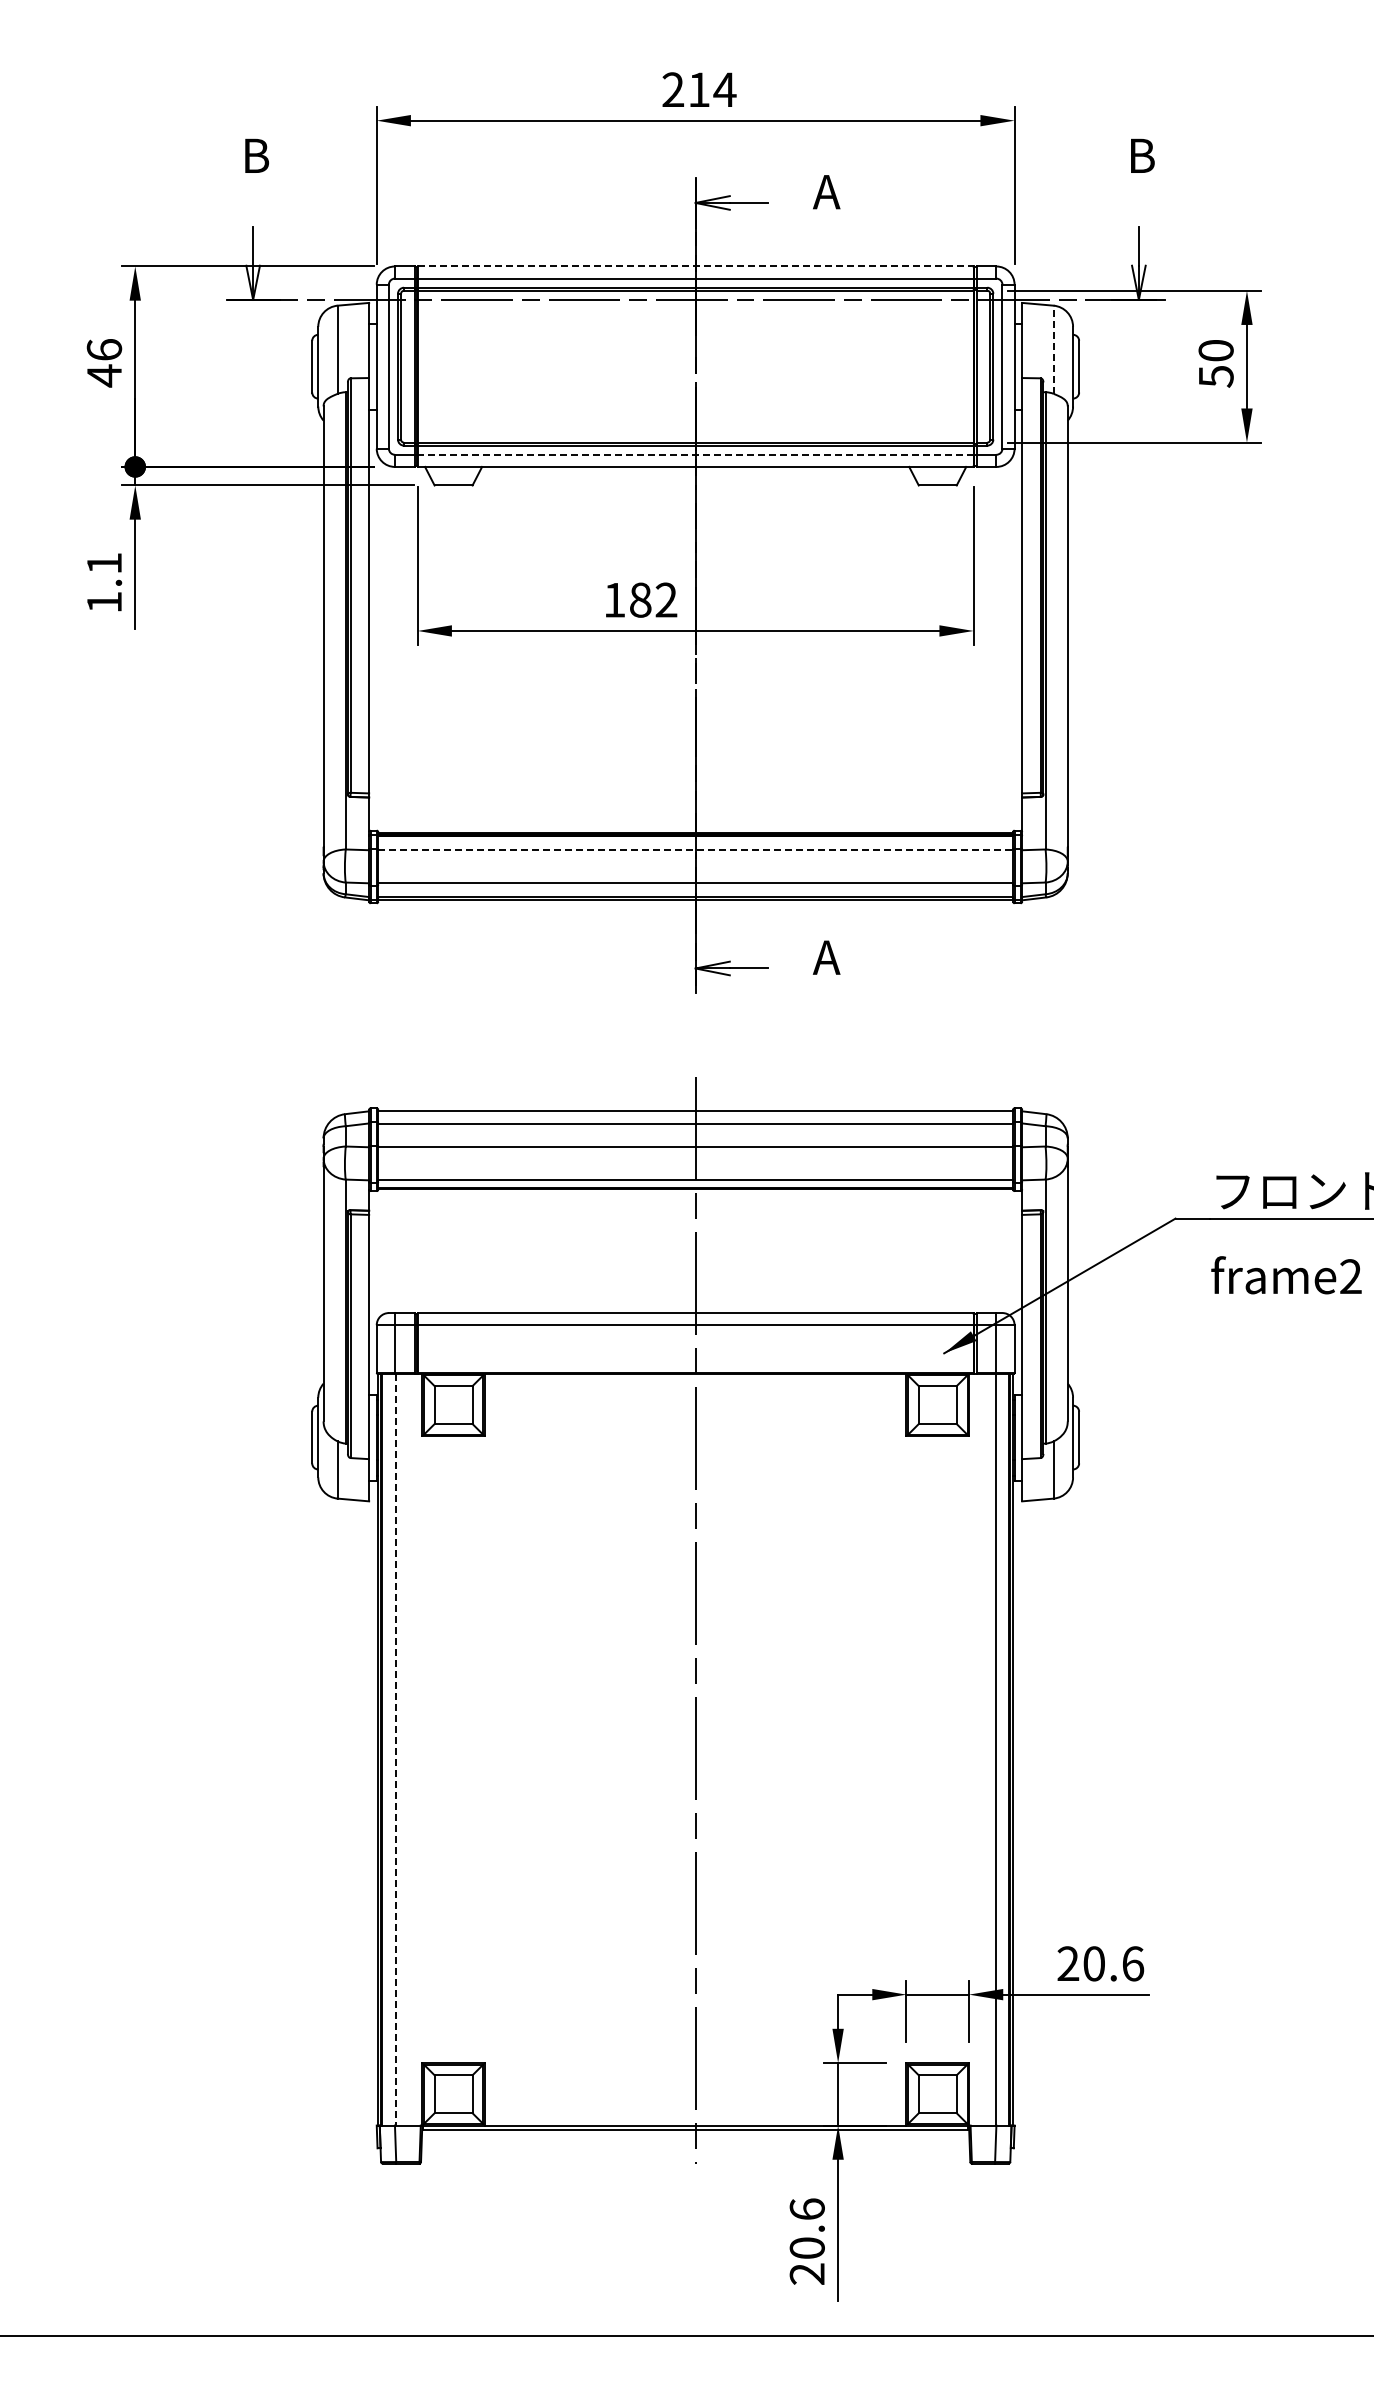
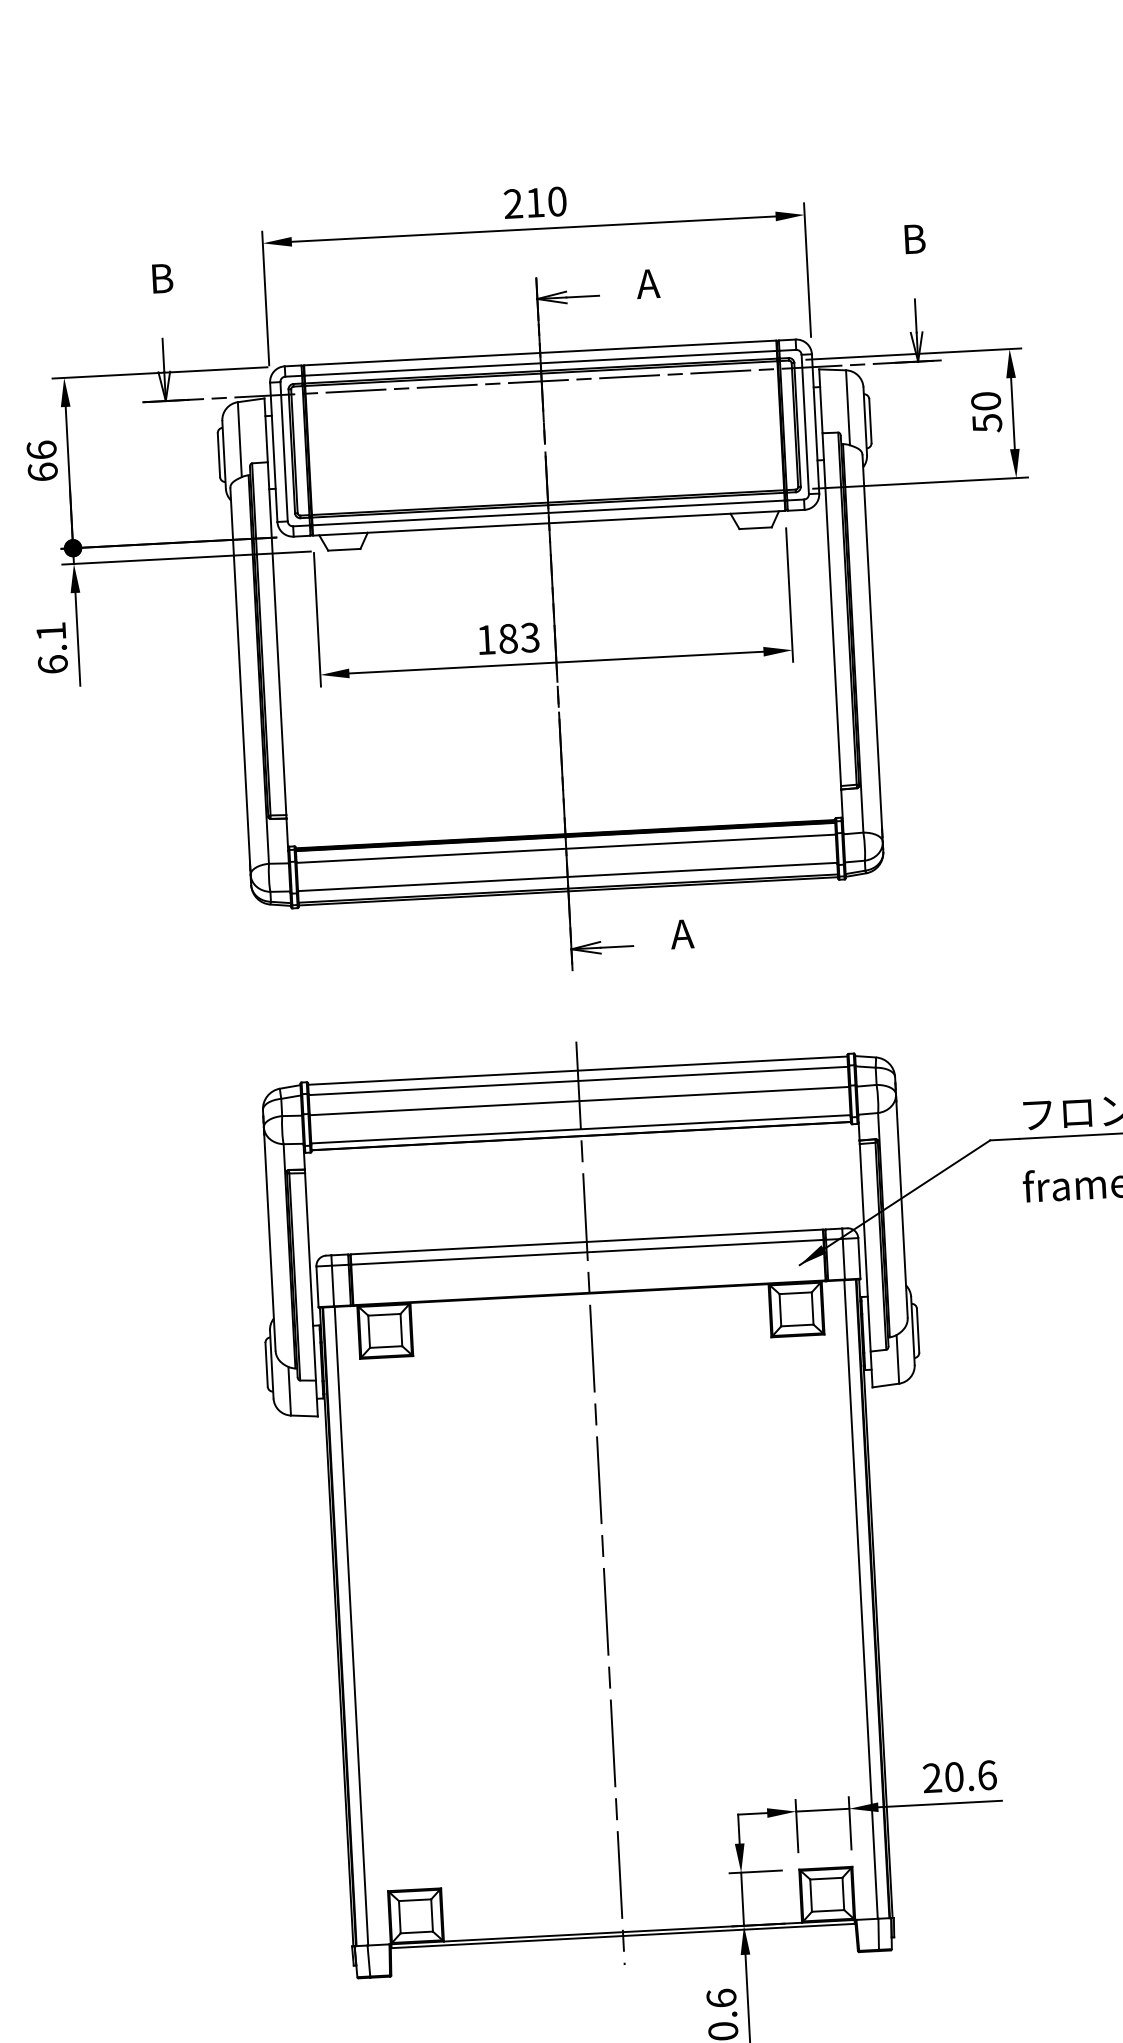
text: (724, 89) -> (556, 201), 214 -> 210
line: (695, 266) -> (540, 353), dashed -> solid
line: (1053, 349) -> (847, 407), dashed -> solid
text: (104, 375) -> (42, 471), 46 -> 66
line: (695, 454) -> (548, 512), dashed -> solid
text: (666, 600) -> (530, 638), 182 -> 183
text: (104, 601) -> (52, 663), 1.1 -> 6.1
line: (696, 850) -> (566, 849), dashed -> solid
line: (395, 1749) -> (351, 1626), dashed -> solid

